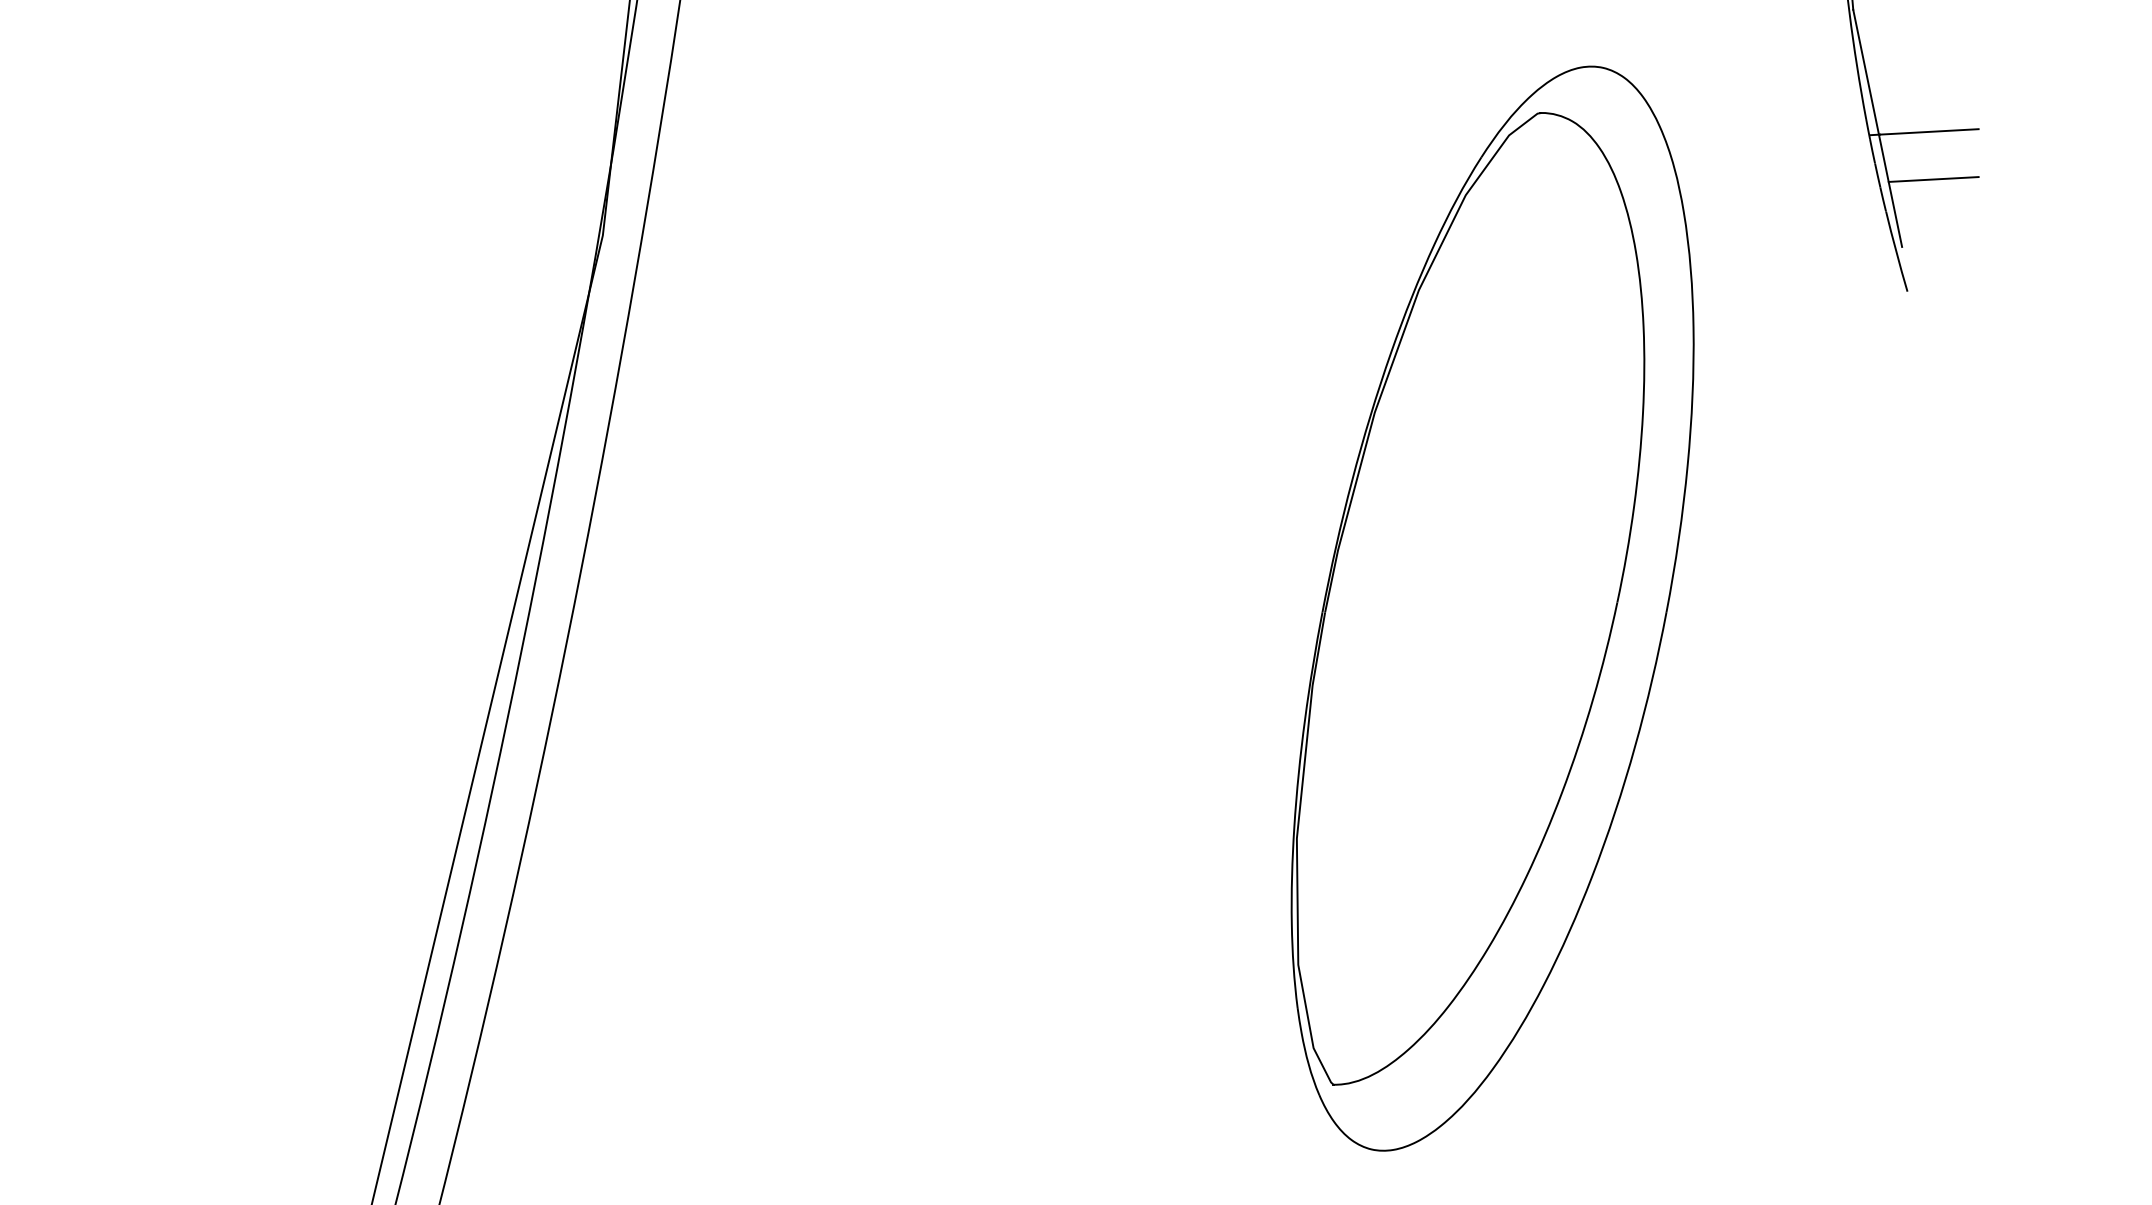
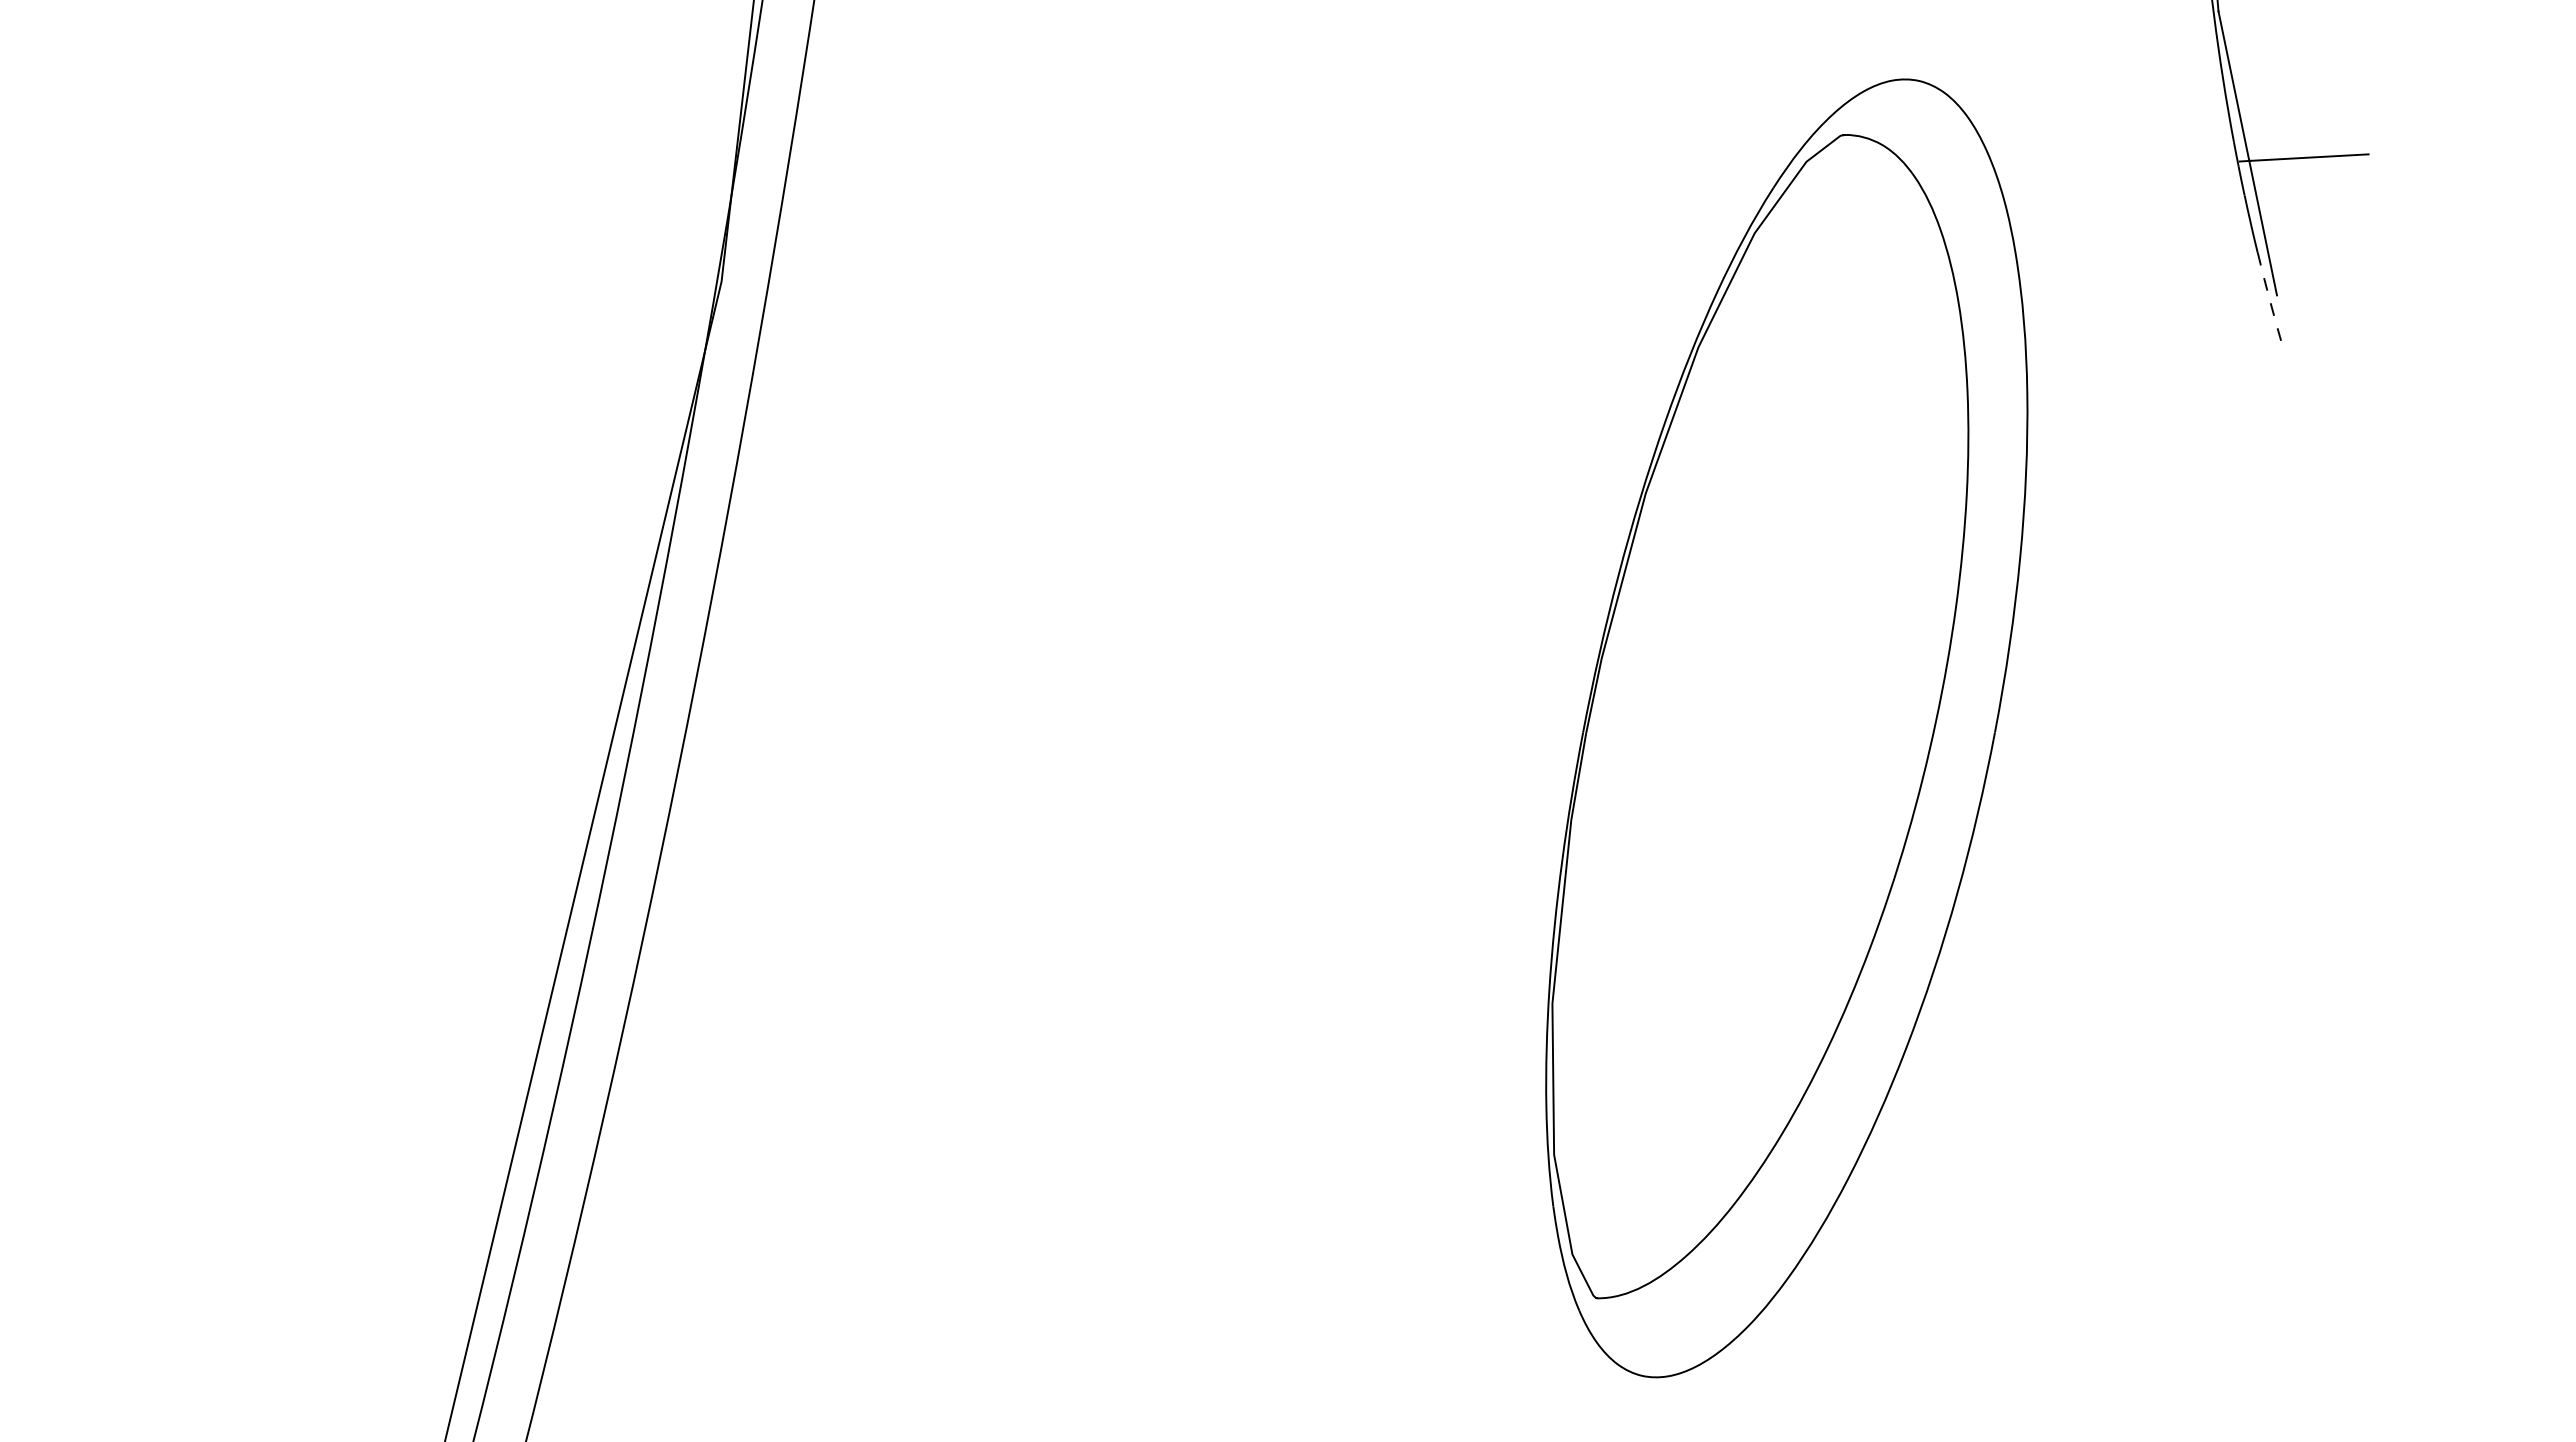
line: (1933, 179) -> (2314, 214), removed
arc: (1896, 252) -> (2270, 301), solid -> dashed

